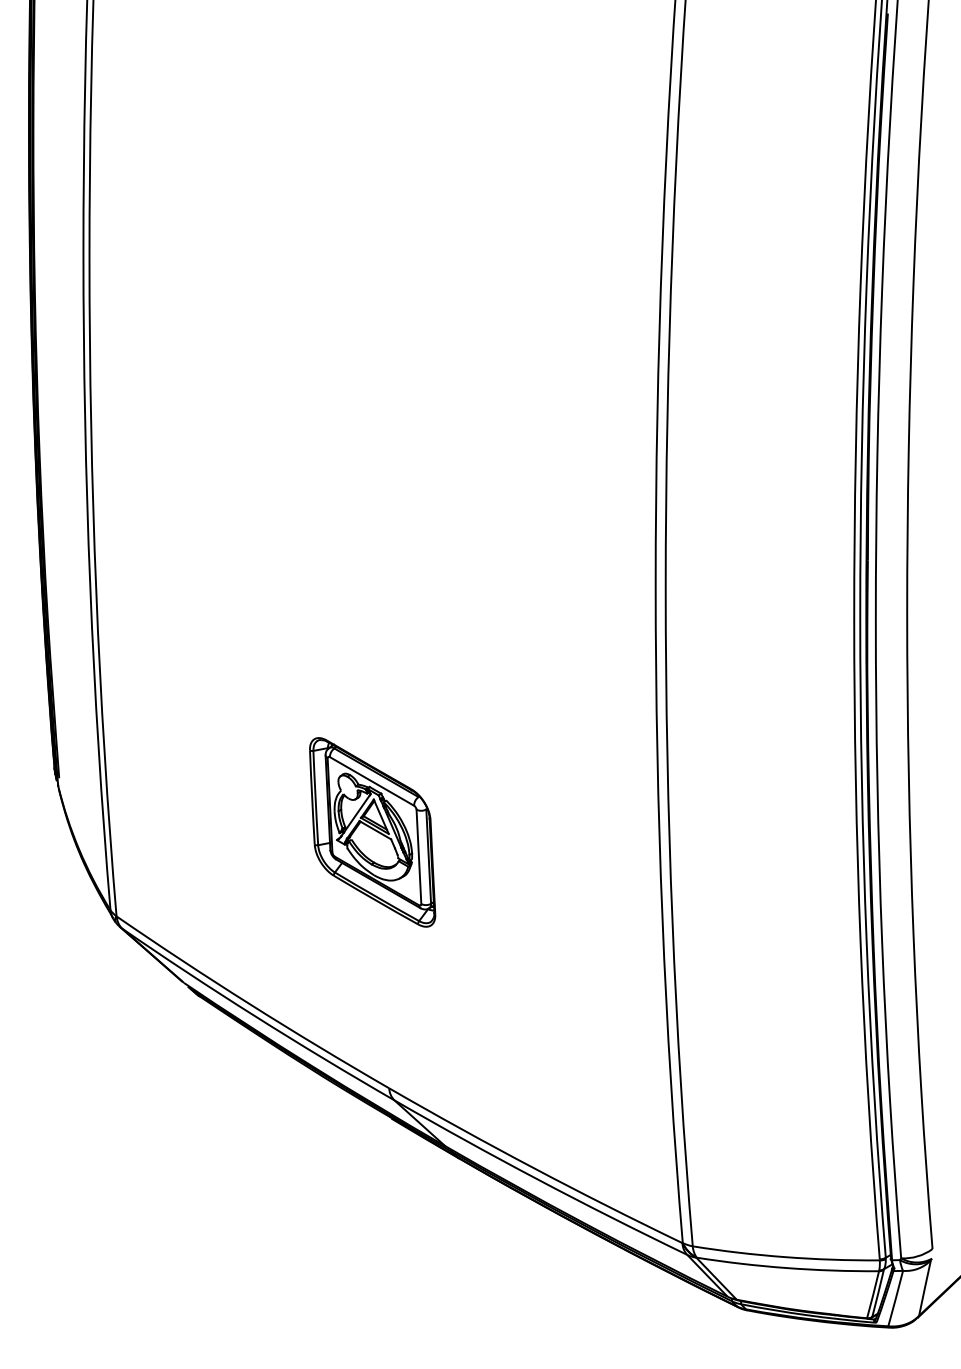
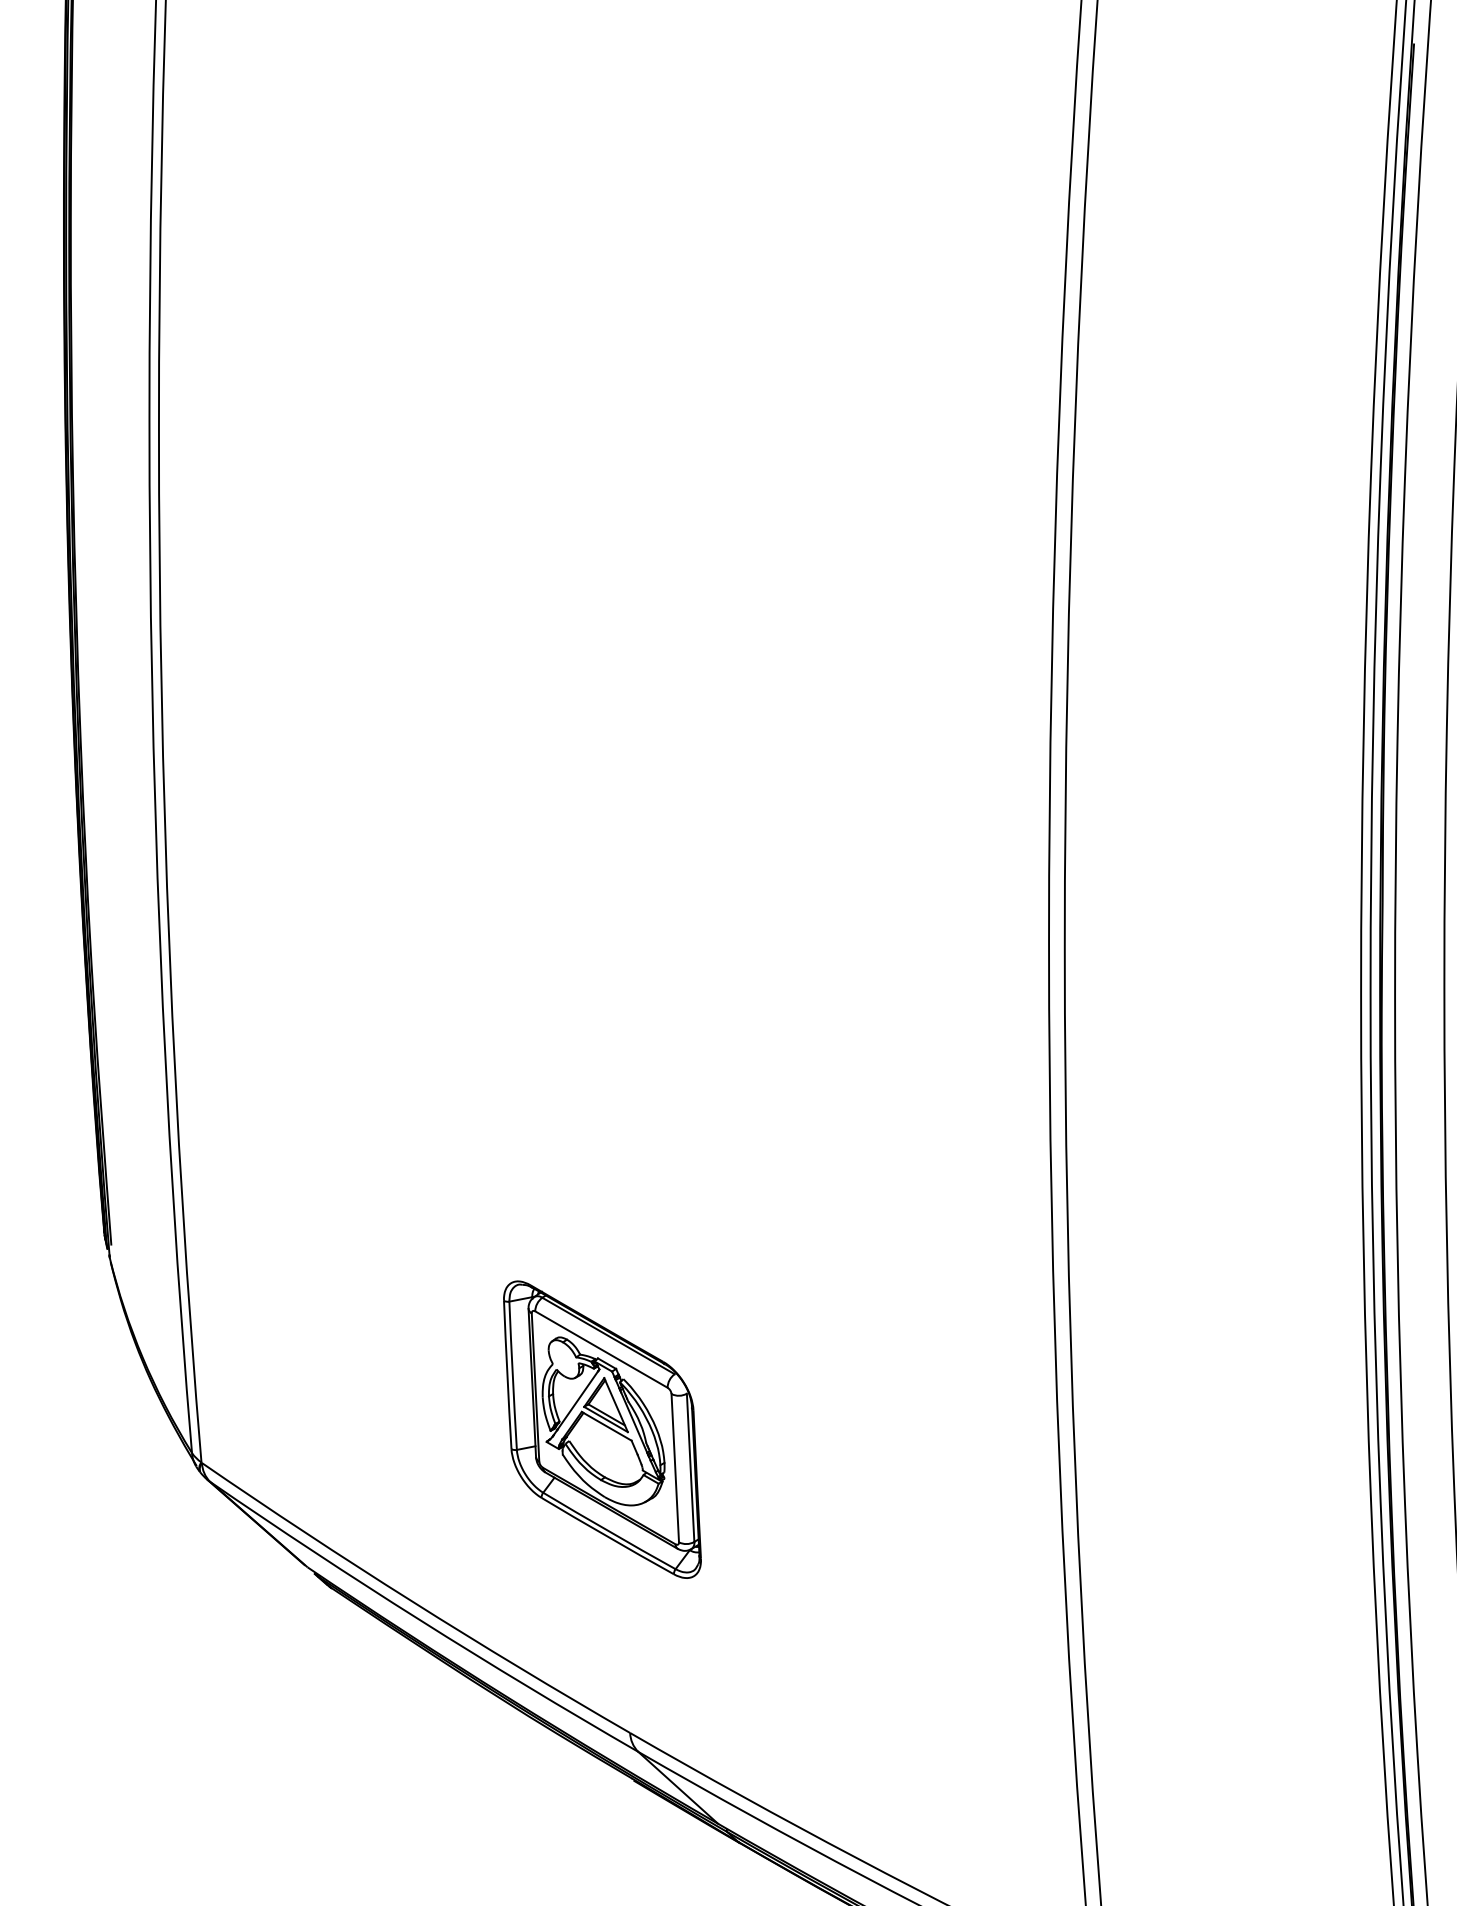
part: (372, 832) -> (602, 1429), moved

